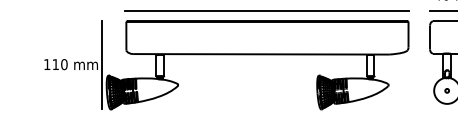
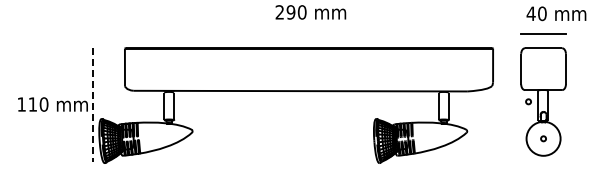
line: (267, 10) -> (308, 34), removed
part: (435, 62) -> (528, 101), added
line: (101, 65) -> (92, 105), solid -> dashed

